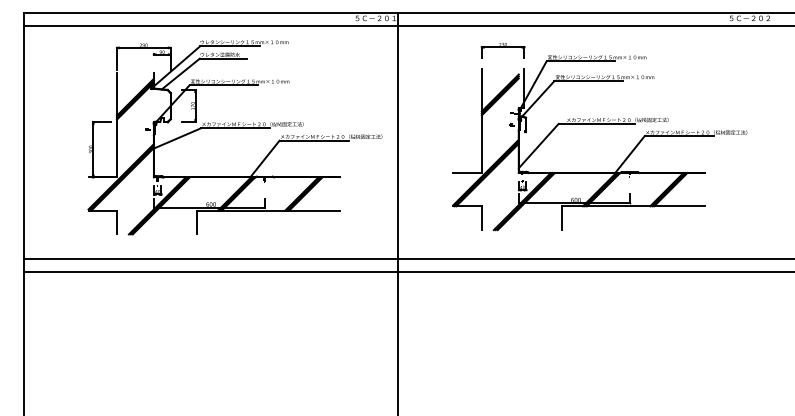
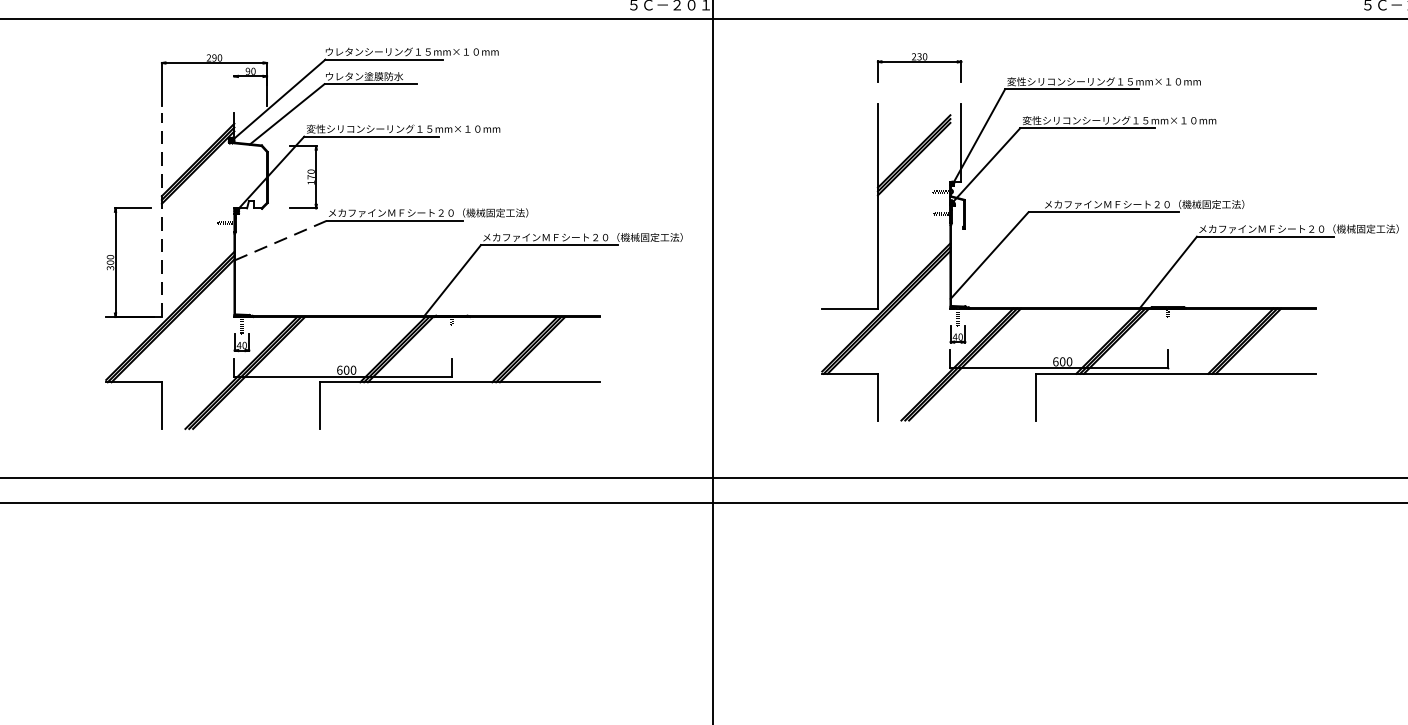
line: (116, 124) -> (161, 213), solid -> dashed
line: (177, 138) -> (280, 240), solid -> dashed

